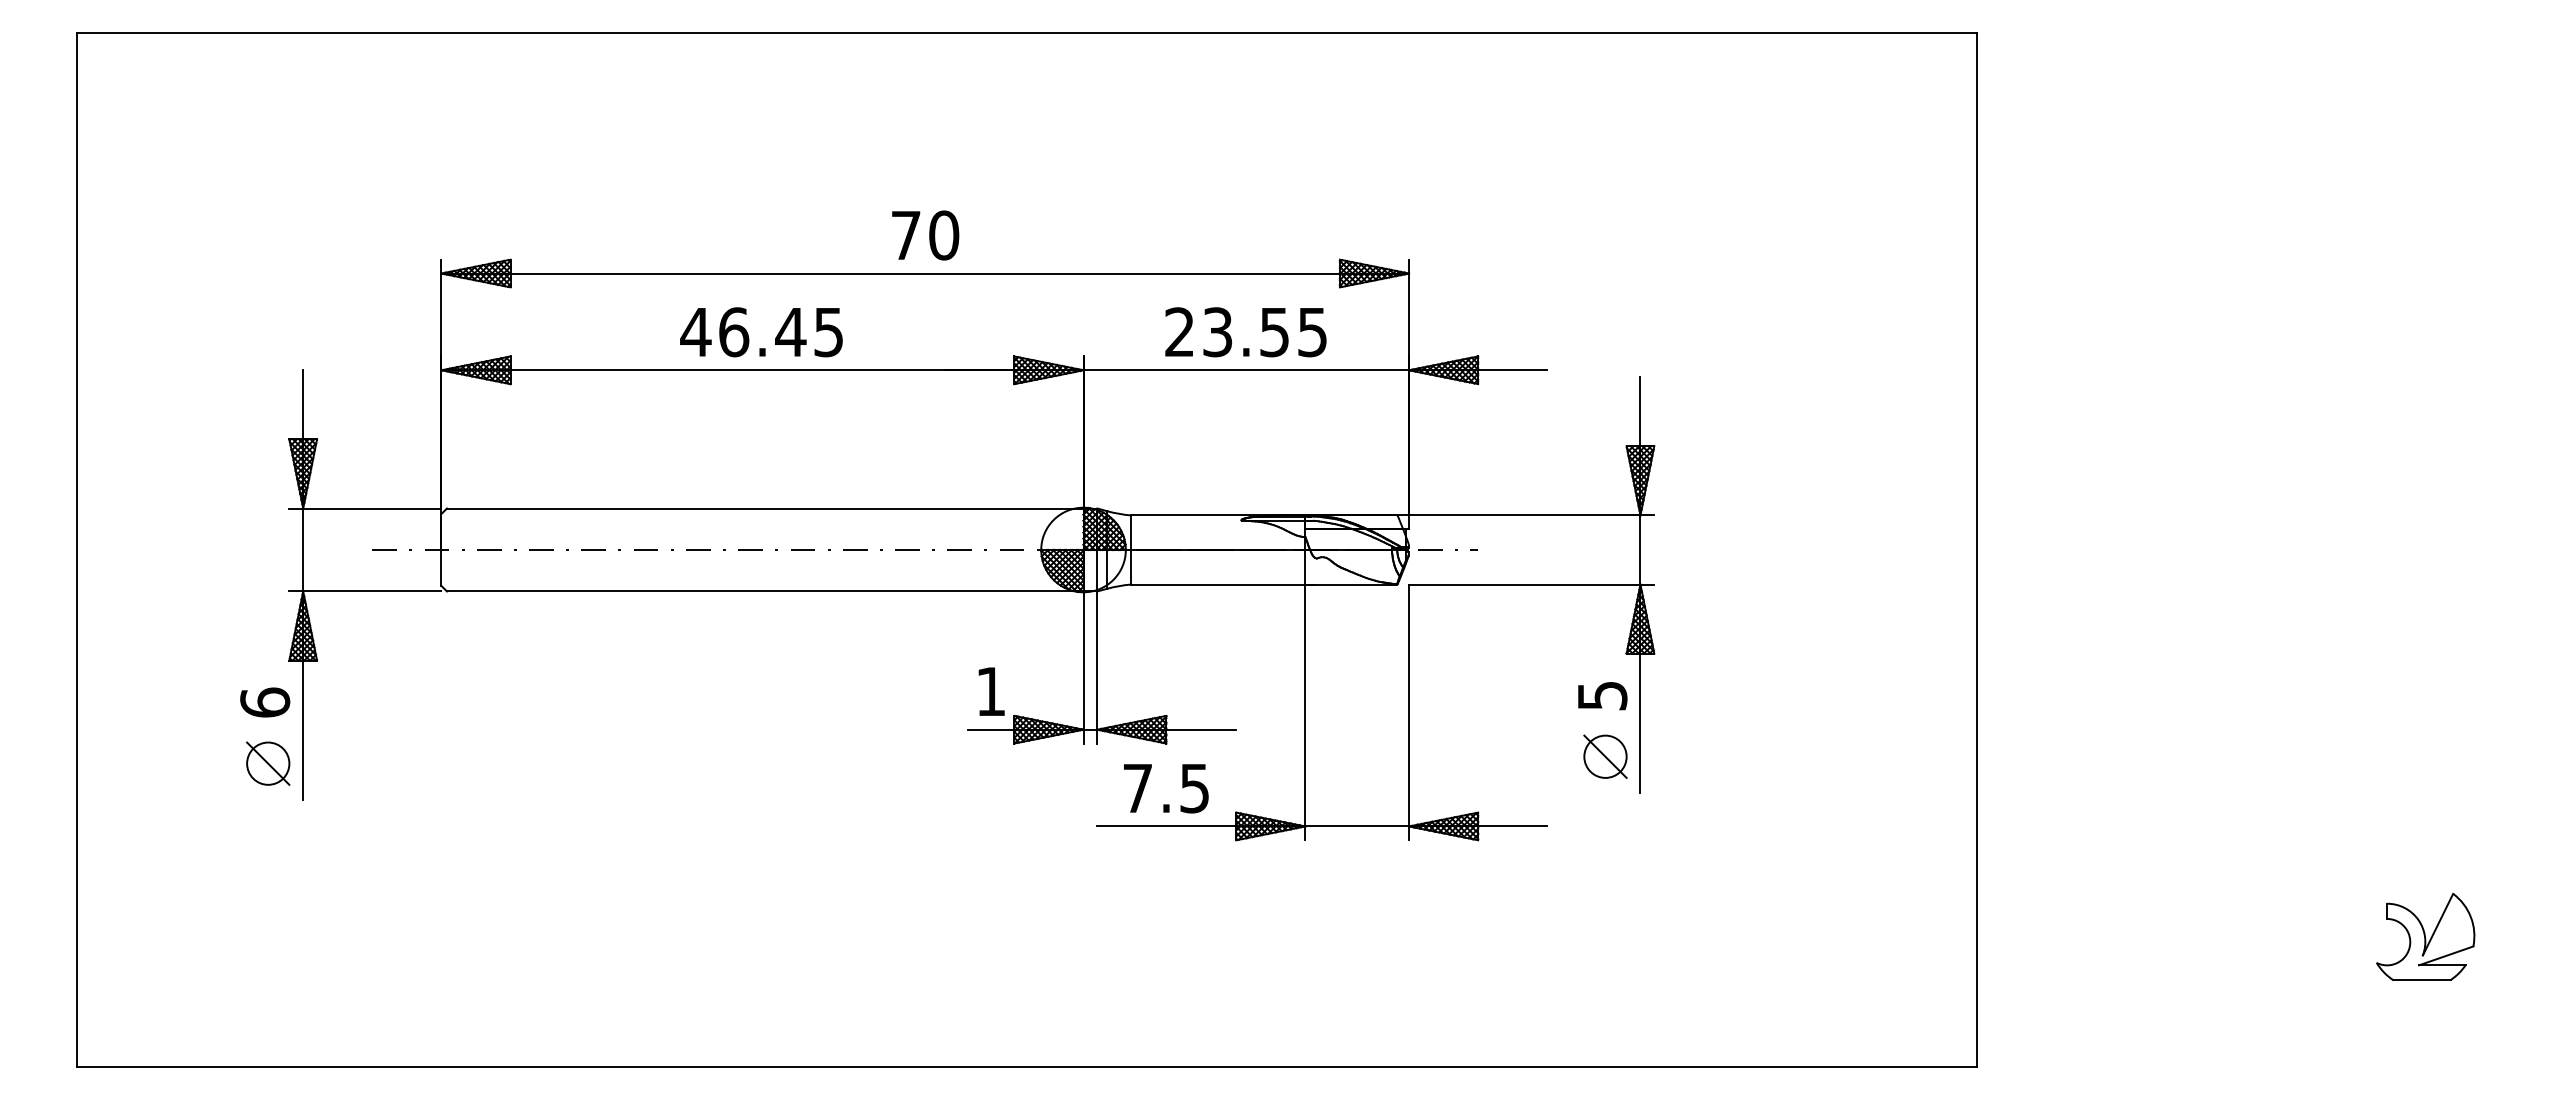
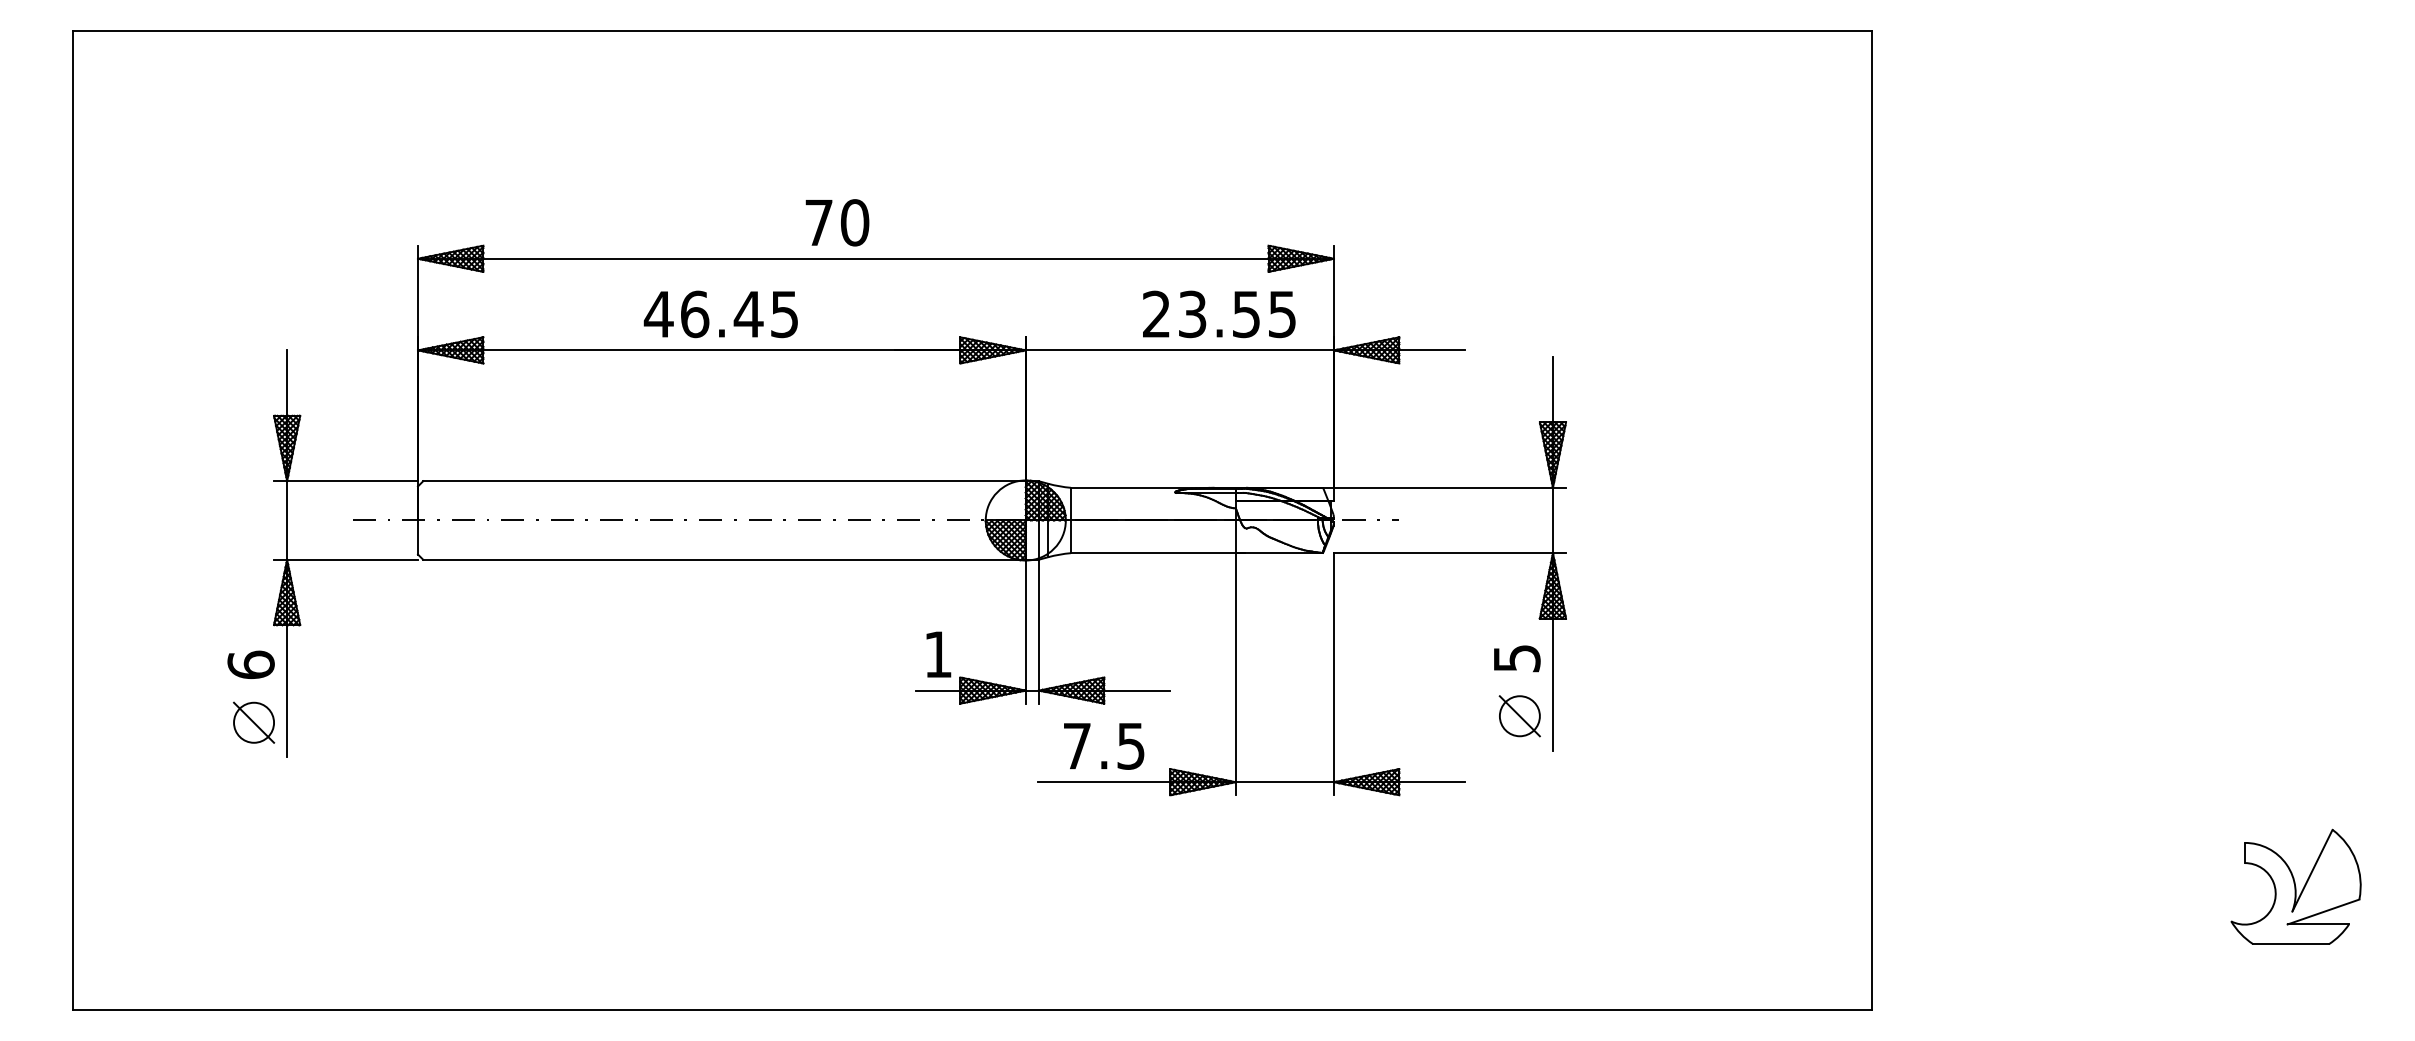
text: (925, 235) -> (837, 222), moved
text: (1245, 332) -> (1218, 314), moved
part: (2425, 936) -> (2296, 886), size x1.4

